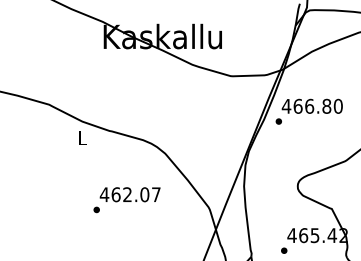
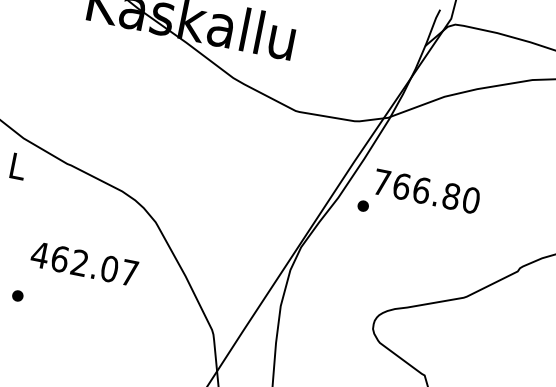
text: (286, 106) -> (381, 182), 466.80 -> 766.80
text: (129, 194) -> (83, 263), moved

